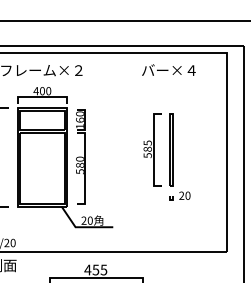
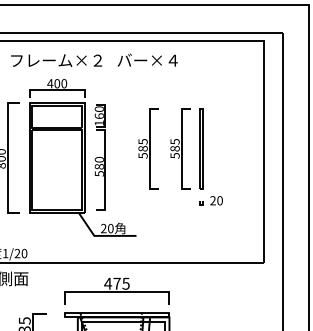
text: (168, 69) -> (147, 59), moved
part: (124, 149) -> (148, 148), added
text: (95, 269) -> (116, 283), 455 -> 475

